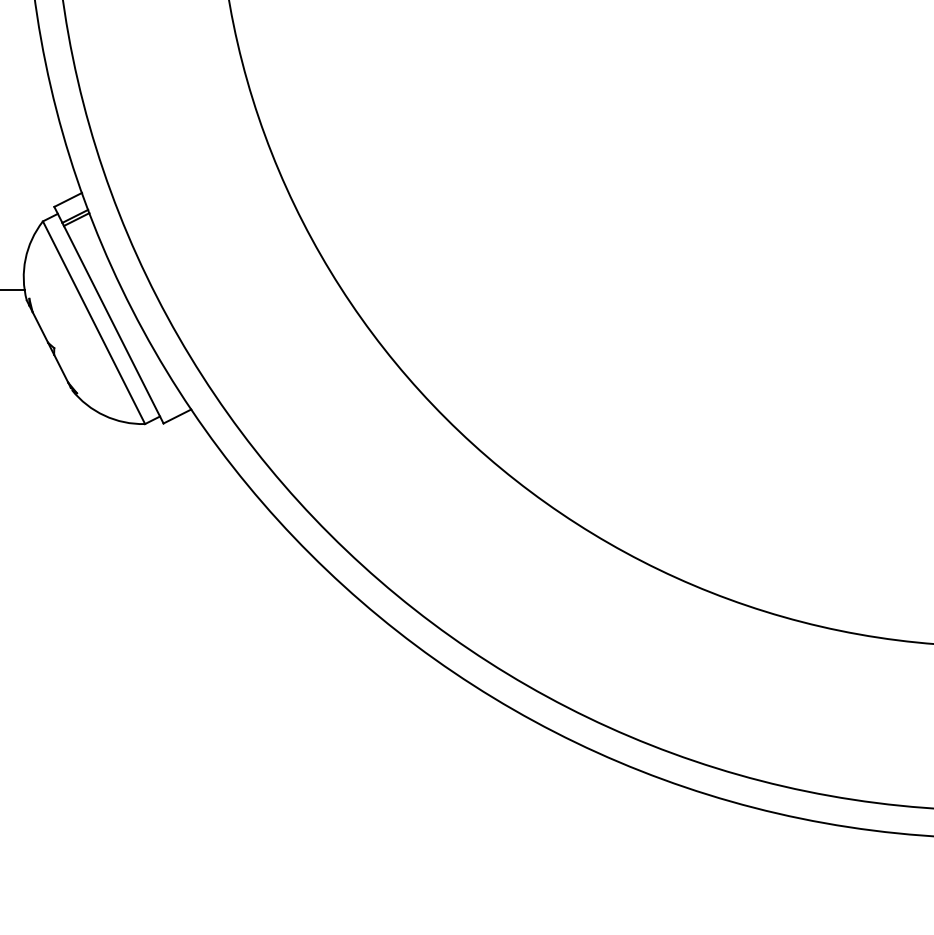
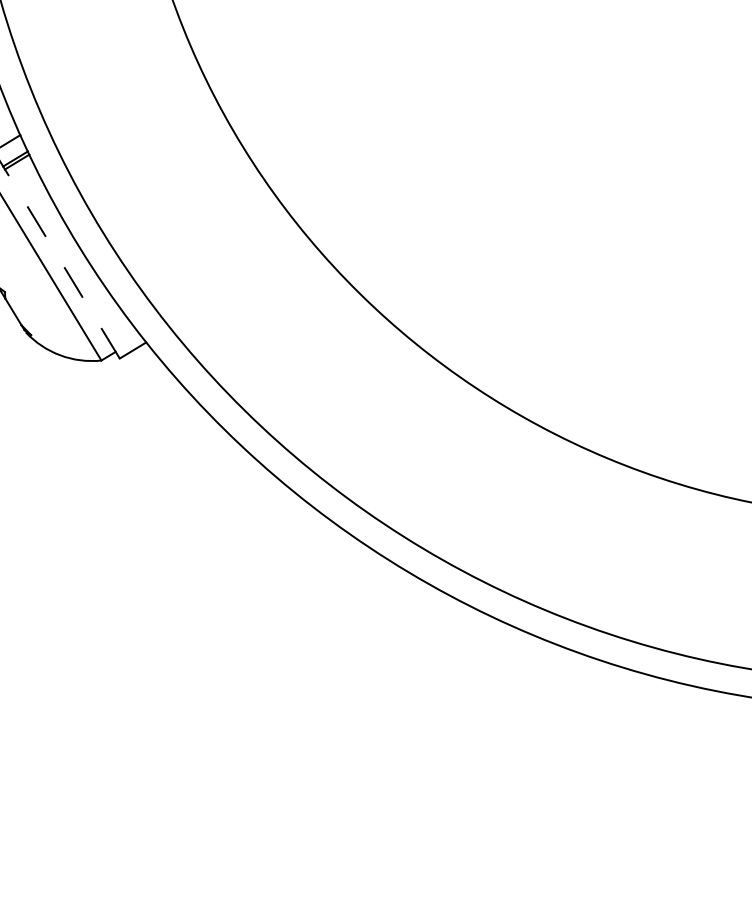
line: (113, 324) -> (62, 263), solid -> dashed

